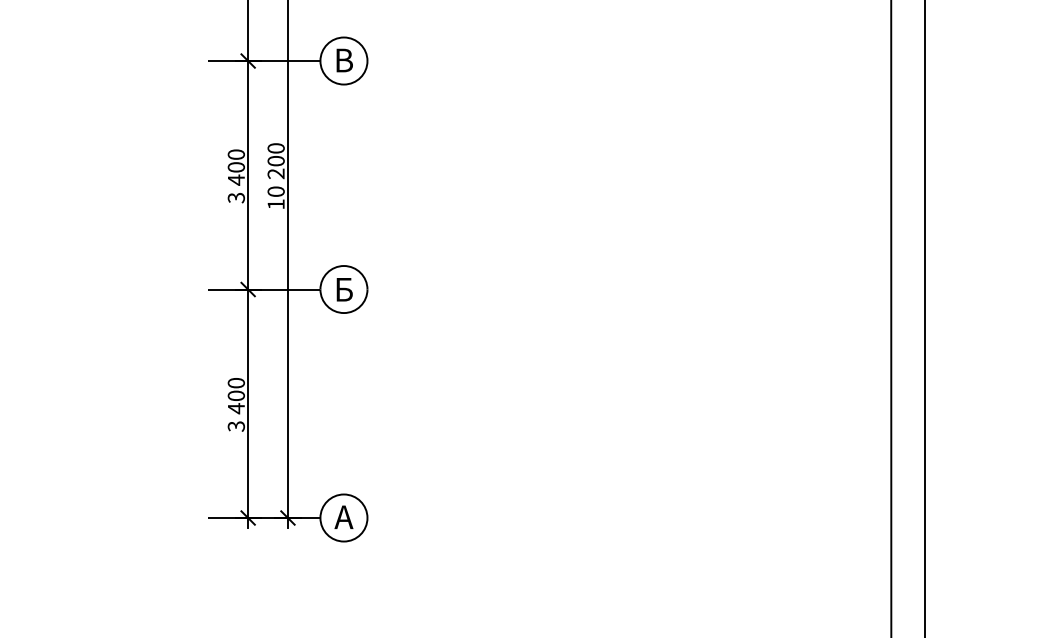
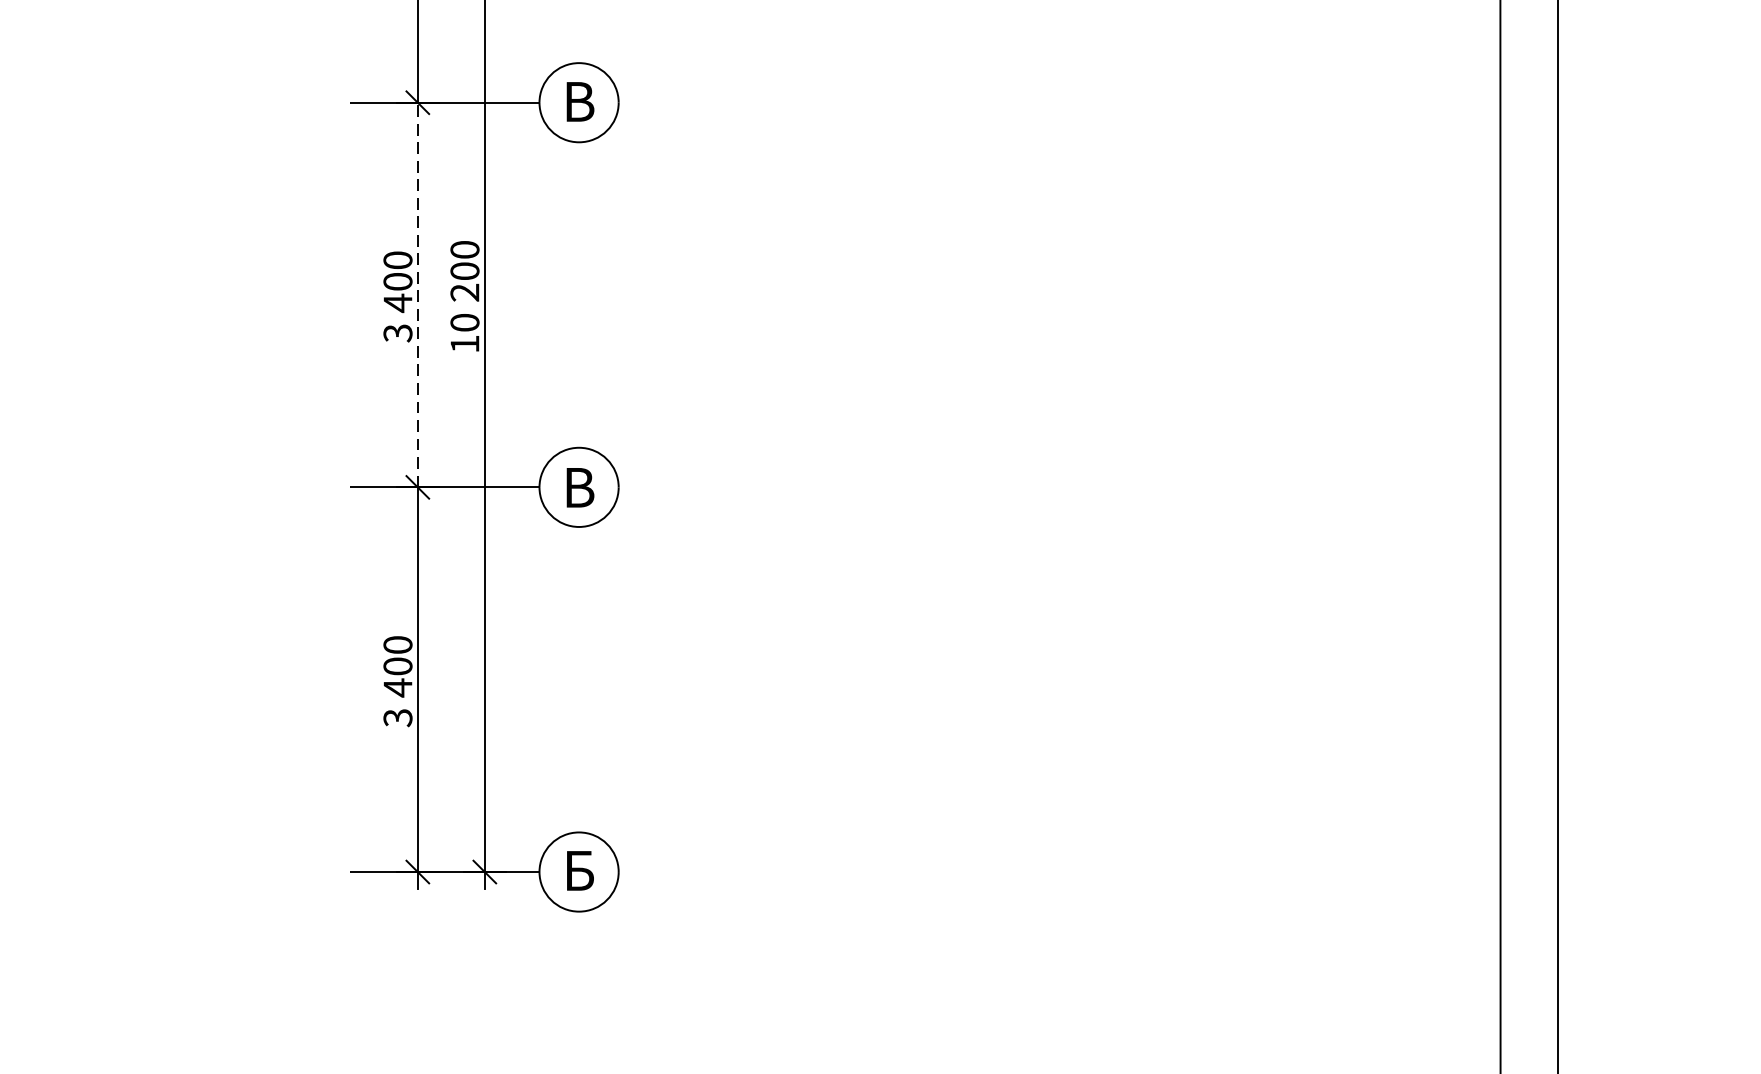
line: (248, 174) -> (418, 293), solid -> dashed
text: (344, 289) -> (579, 487), Б -> В
text: (343, 517) -> (578, 871), А -> Б

